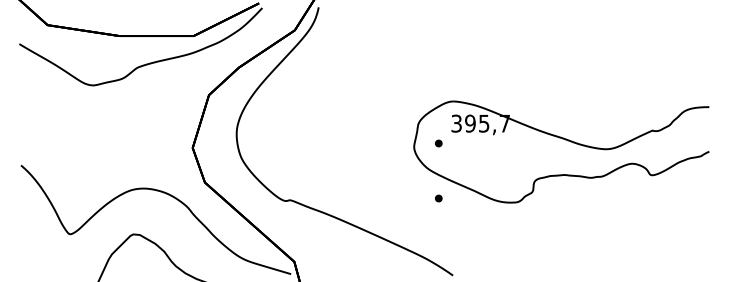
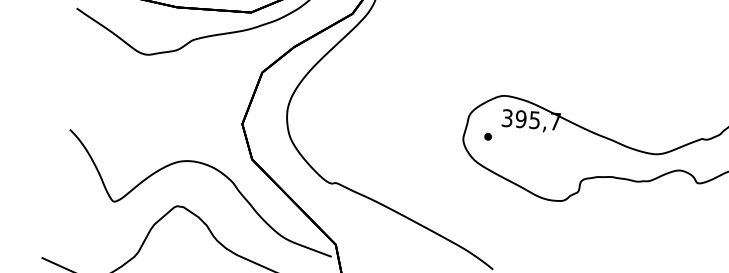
part: (438, 198) -> (484, 191), removed

